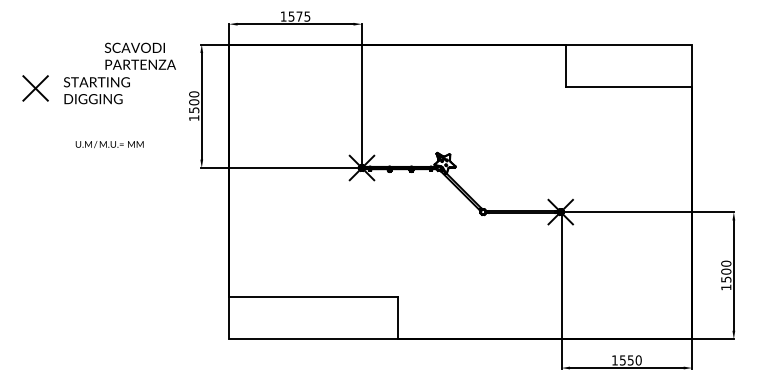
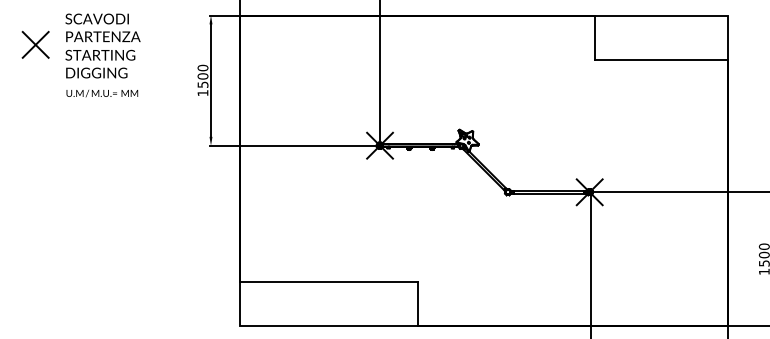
text: (139, 55) -> (102, 27), moved
part: (35, 88) -> (35, 44), moved
text: (109, 144) -> (102, 93), moved

